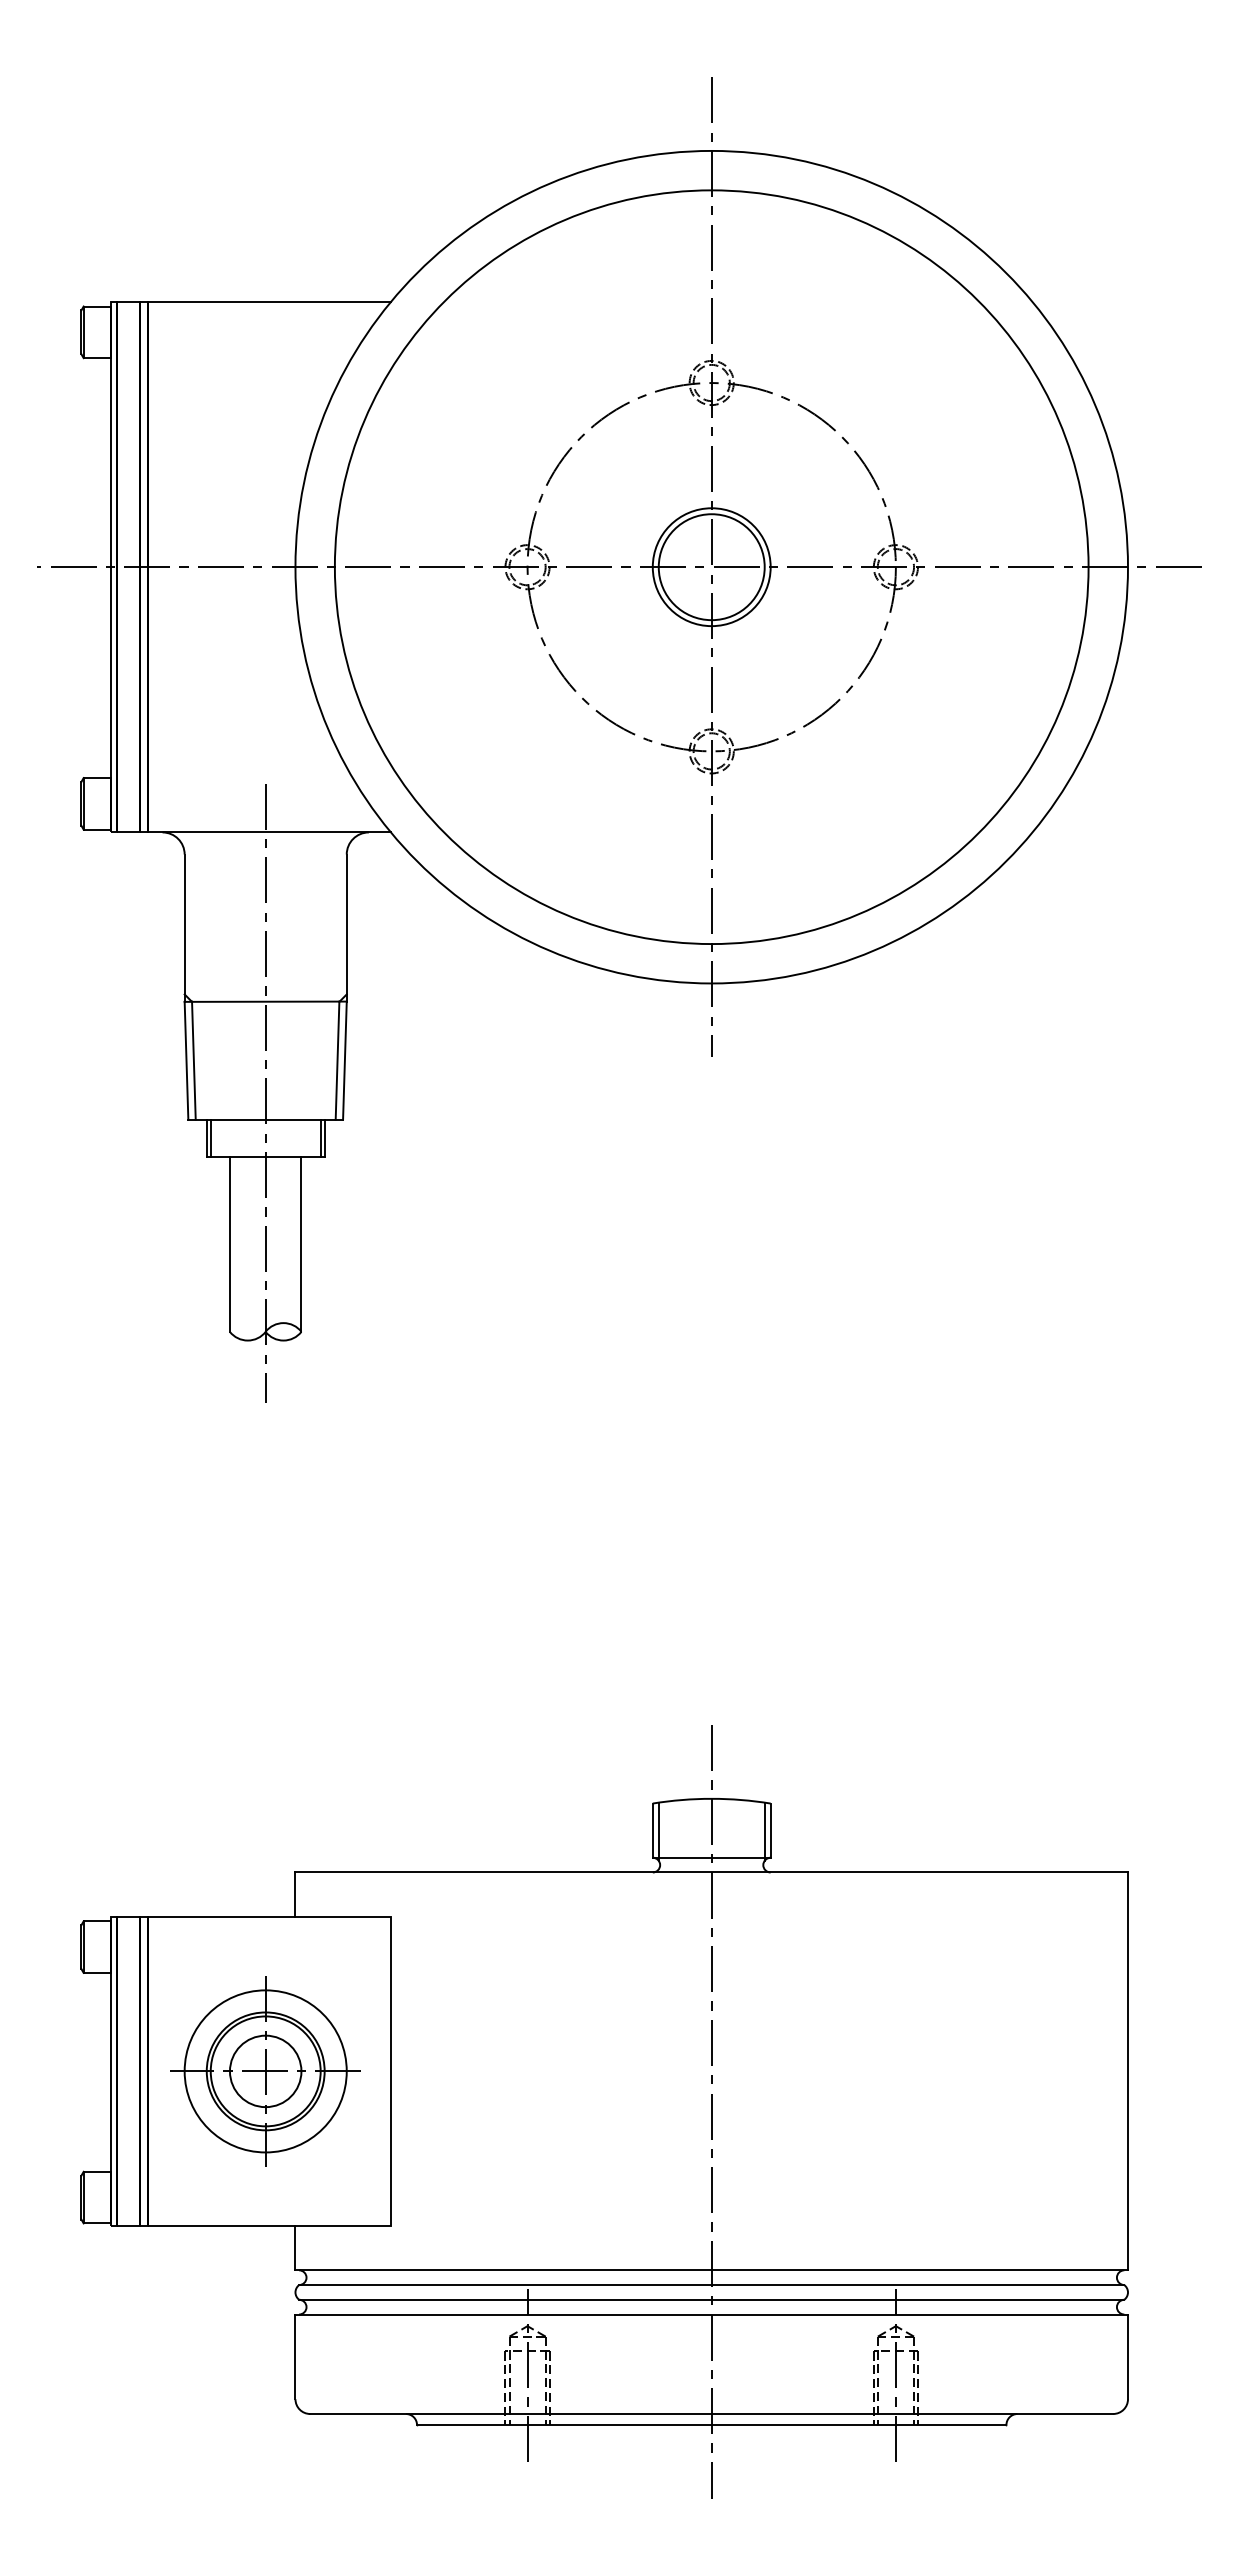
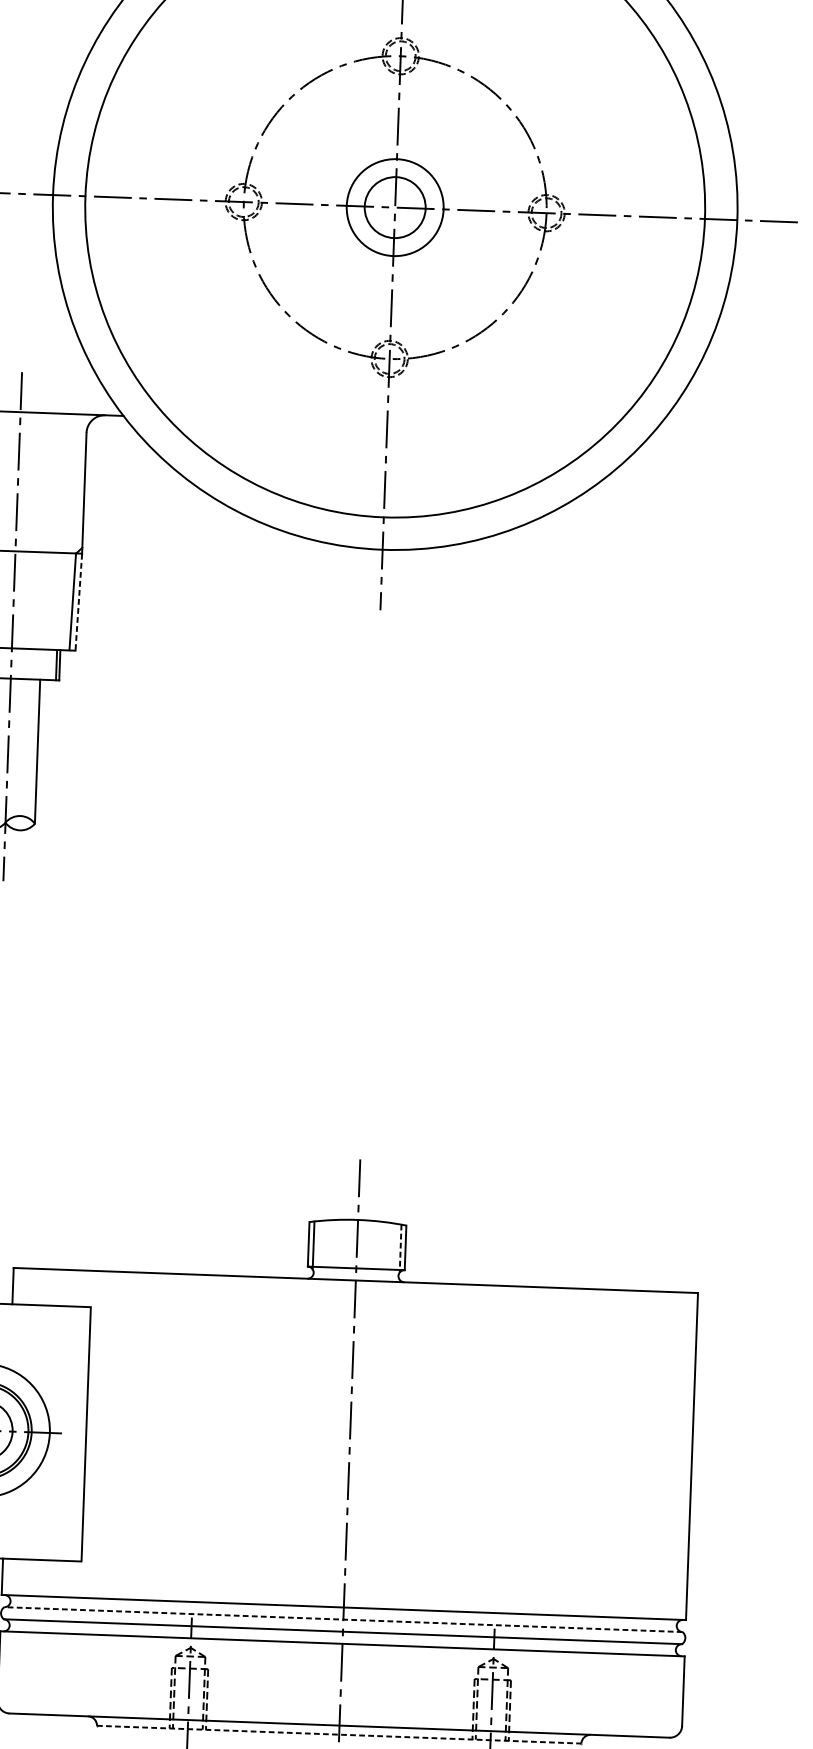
circle: (711, 567) -> (395, 207), size x0.7
line: (344, 1060) -> (78, 602), solid -> dashed
line: (764, 1832) -> (400, 1249), solid -> dashed
line: (711, 2285) -> (343, 1619), solid -> dashed
line: (711, 2425) -> (339, 1735), solid -> dashed

